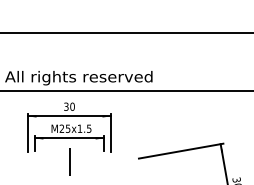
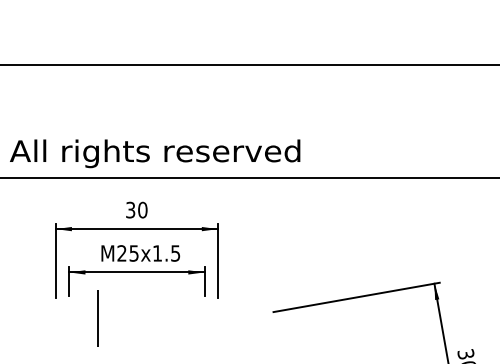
line: (69, 161) -> (97, 317), moved

